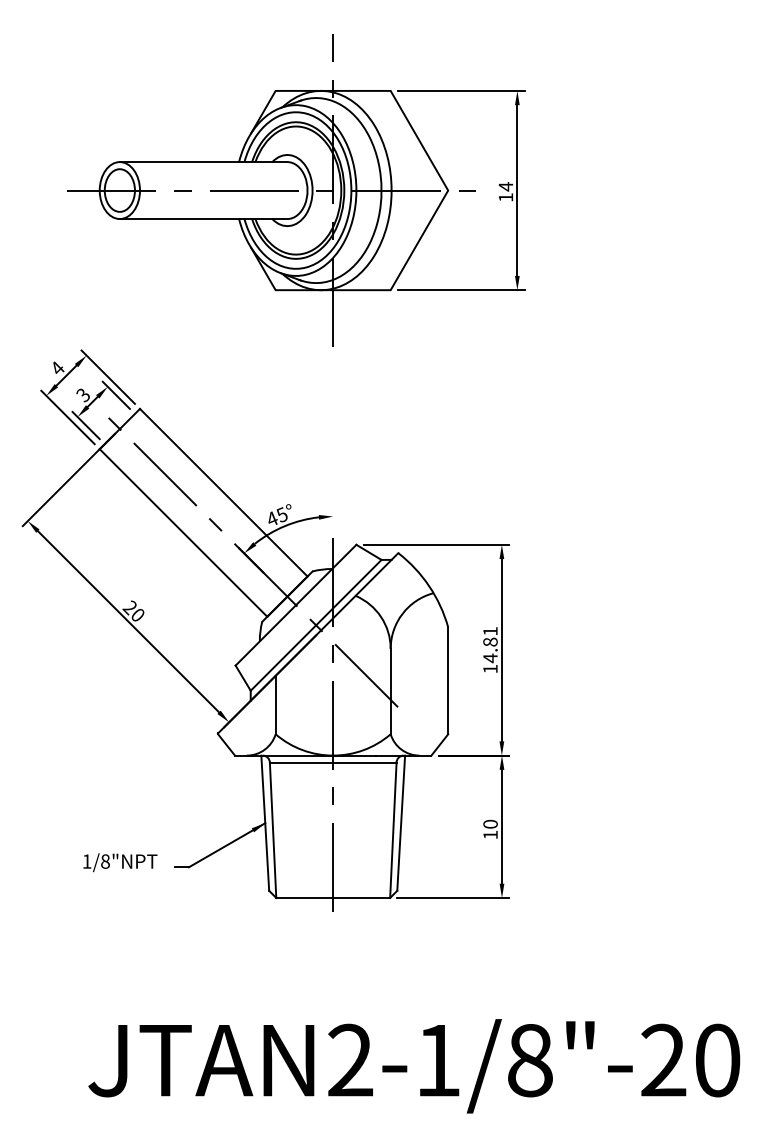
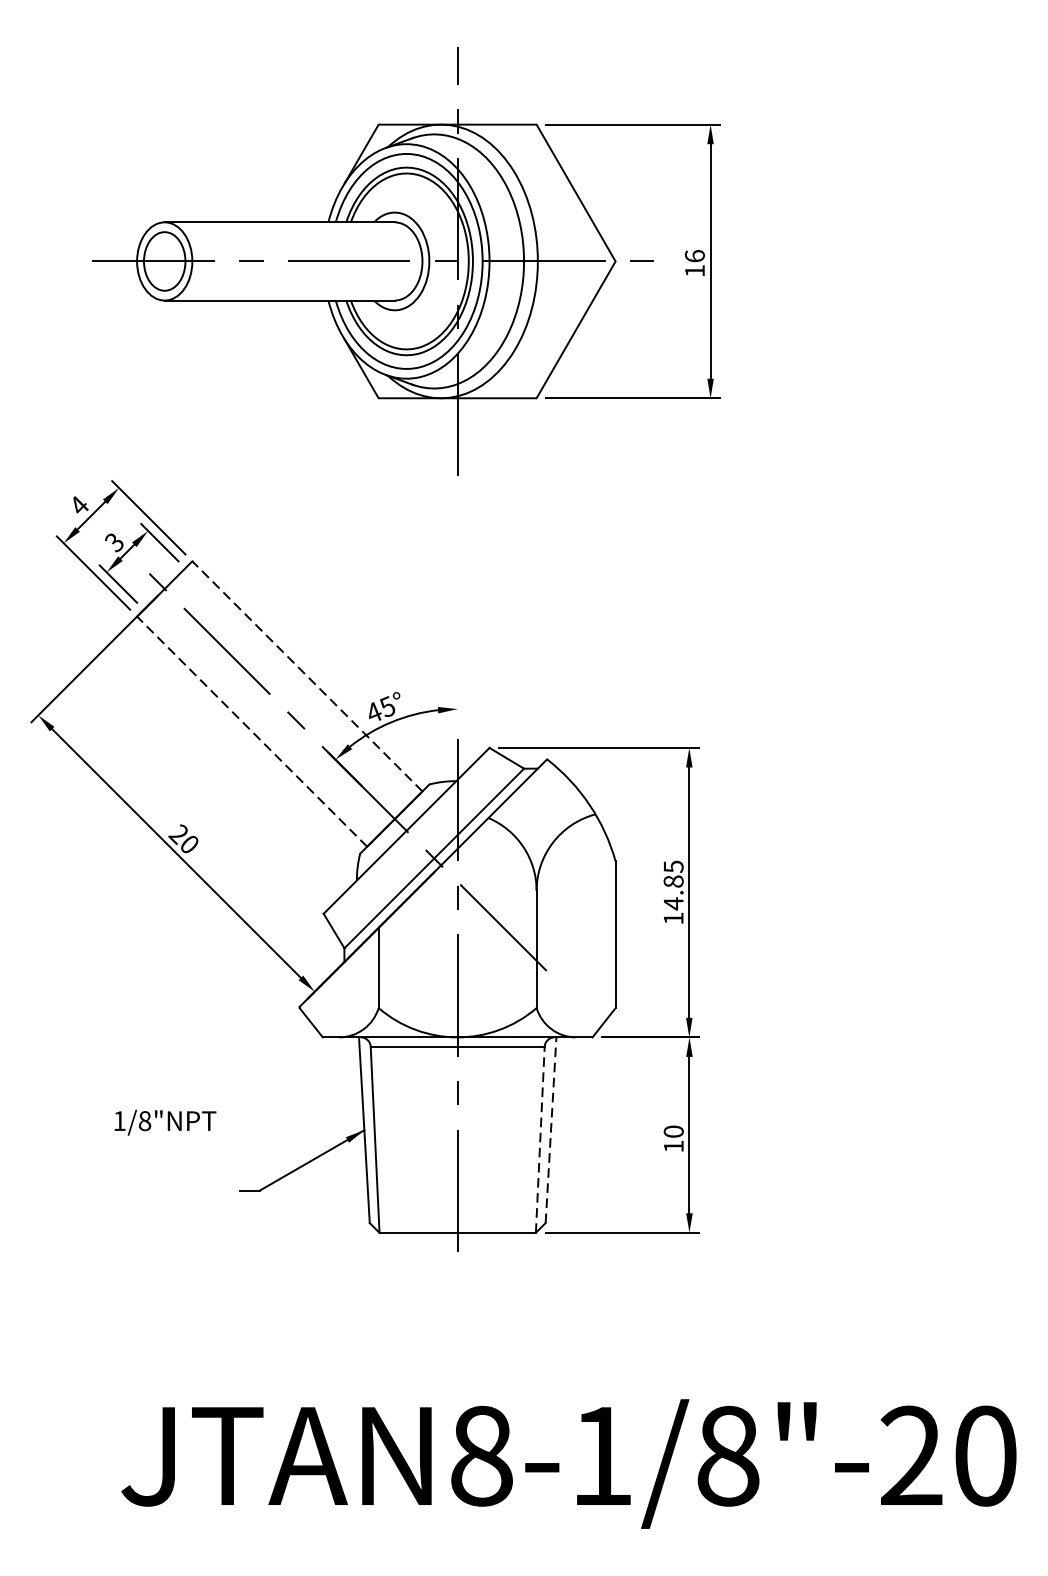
text: (505, 186) -> (694, 255), 14 -> 16
line: (223, 492) -> (307, 676), solid -> dashed
line: (183, 532) -> (252, 731), solid -> dashed
text: (490, 631) -> (673, 866), 14.81 -> 14.85
line: (401, 823) -> (551, 1130), solid -> dashed
line: (393, 830) -> (540, 1140), solid -> dashed
text: (120, 862) -> (165, 1122), moved
text: (350, 1060) -> (481, 1456), JTAN2-1/8"-20 -> JTAN8-1/8"-20

